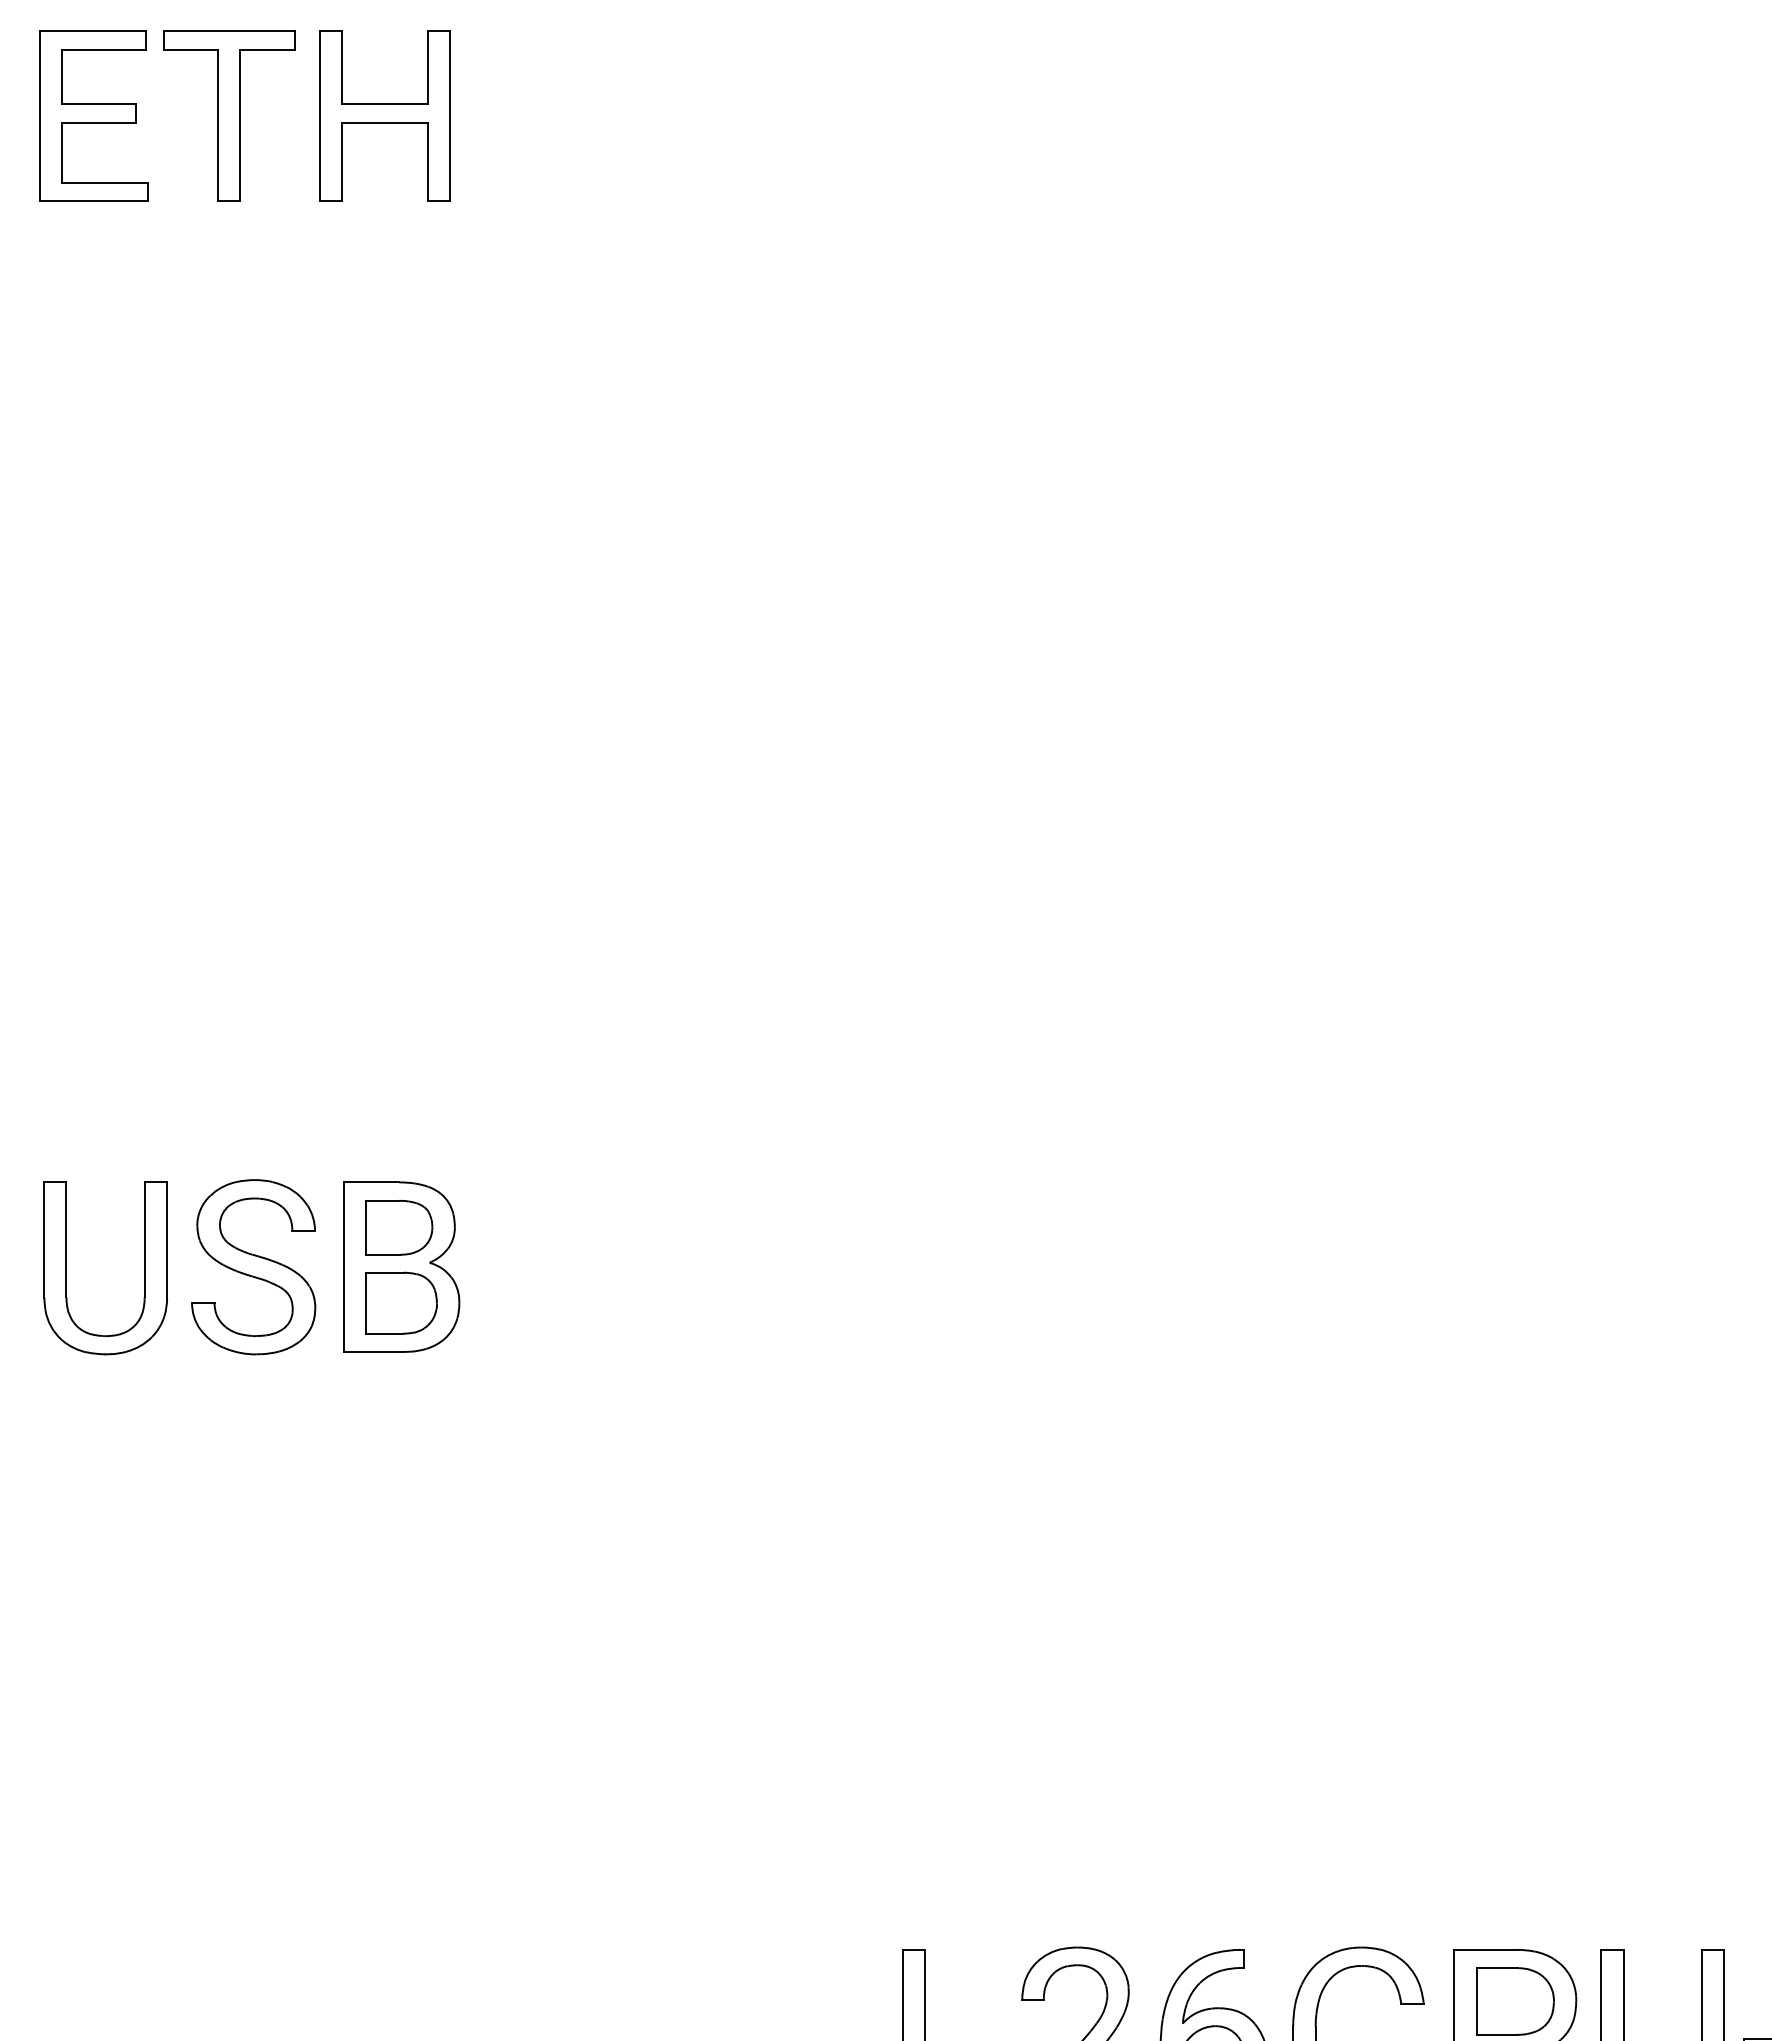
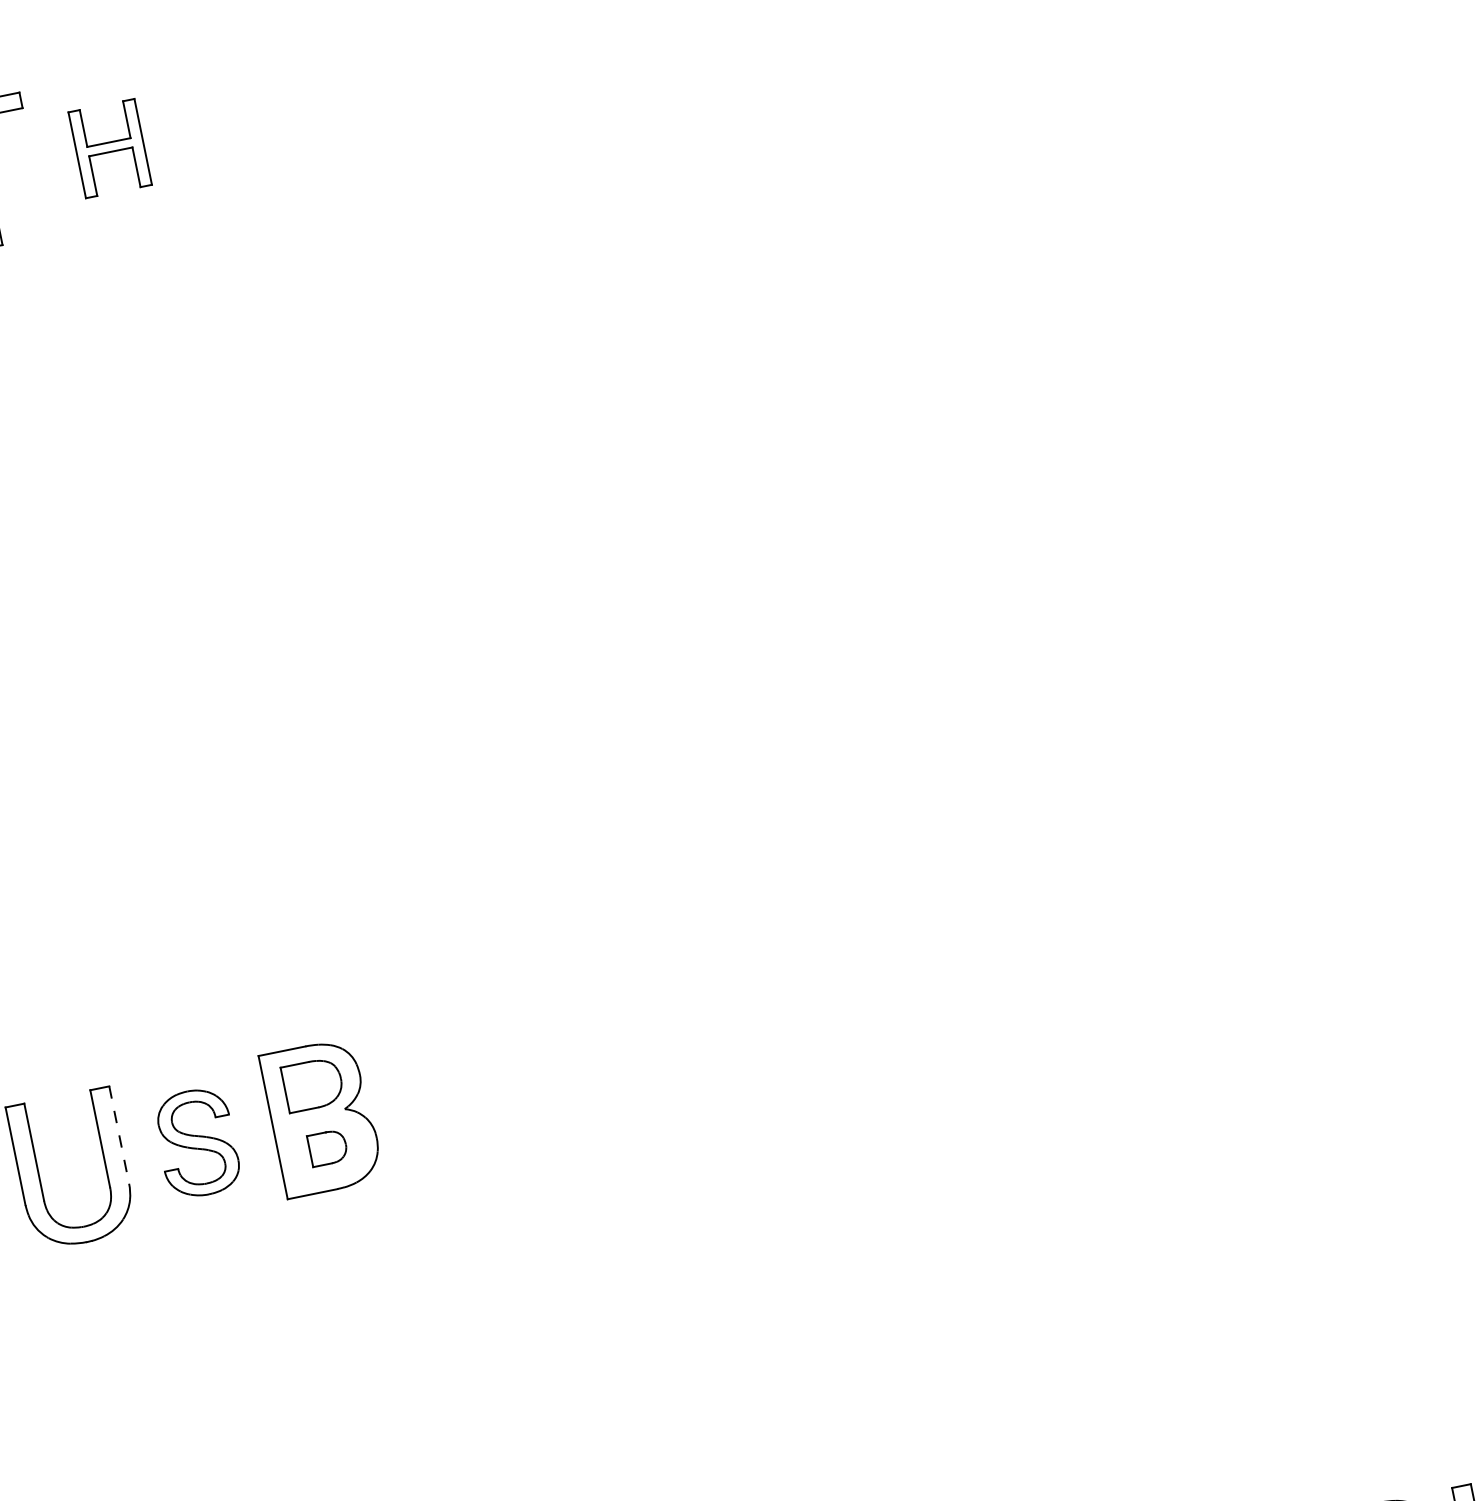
part: (384, 115) -> (109, 148), size x0.6
line: (167, 1240) -> (119, 1135), solid -> dashed
part: (253, 1267) -> (196, 1143), size x0.7
part: (401, 1302) -> (327, 1147), size x0.6

